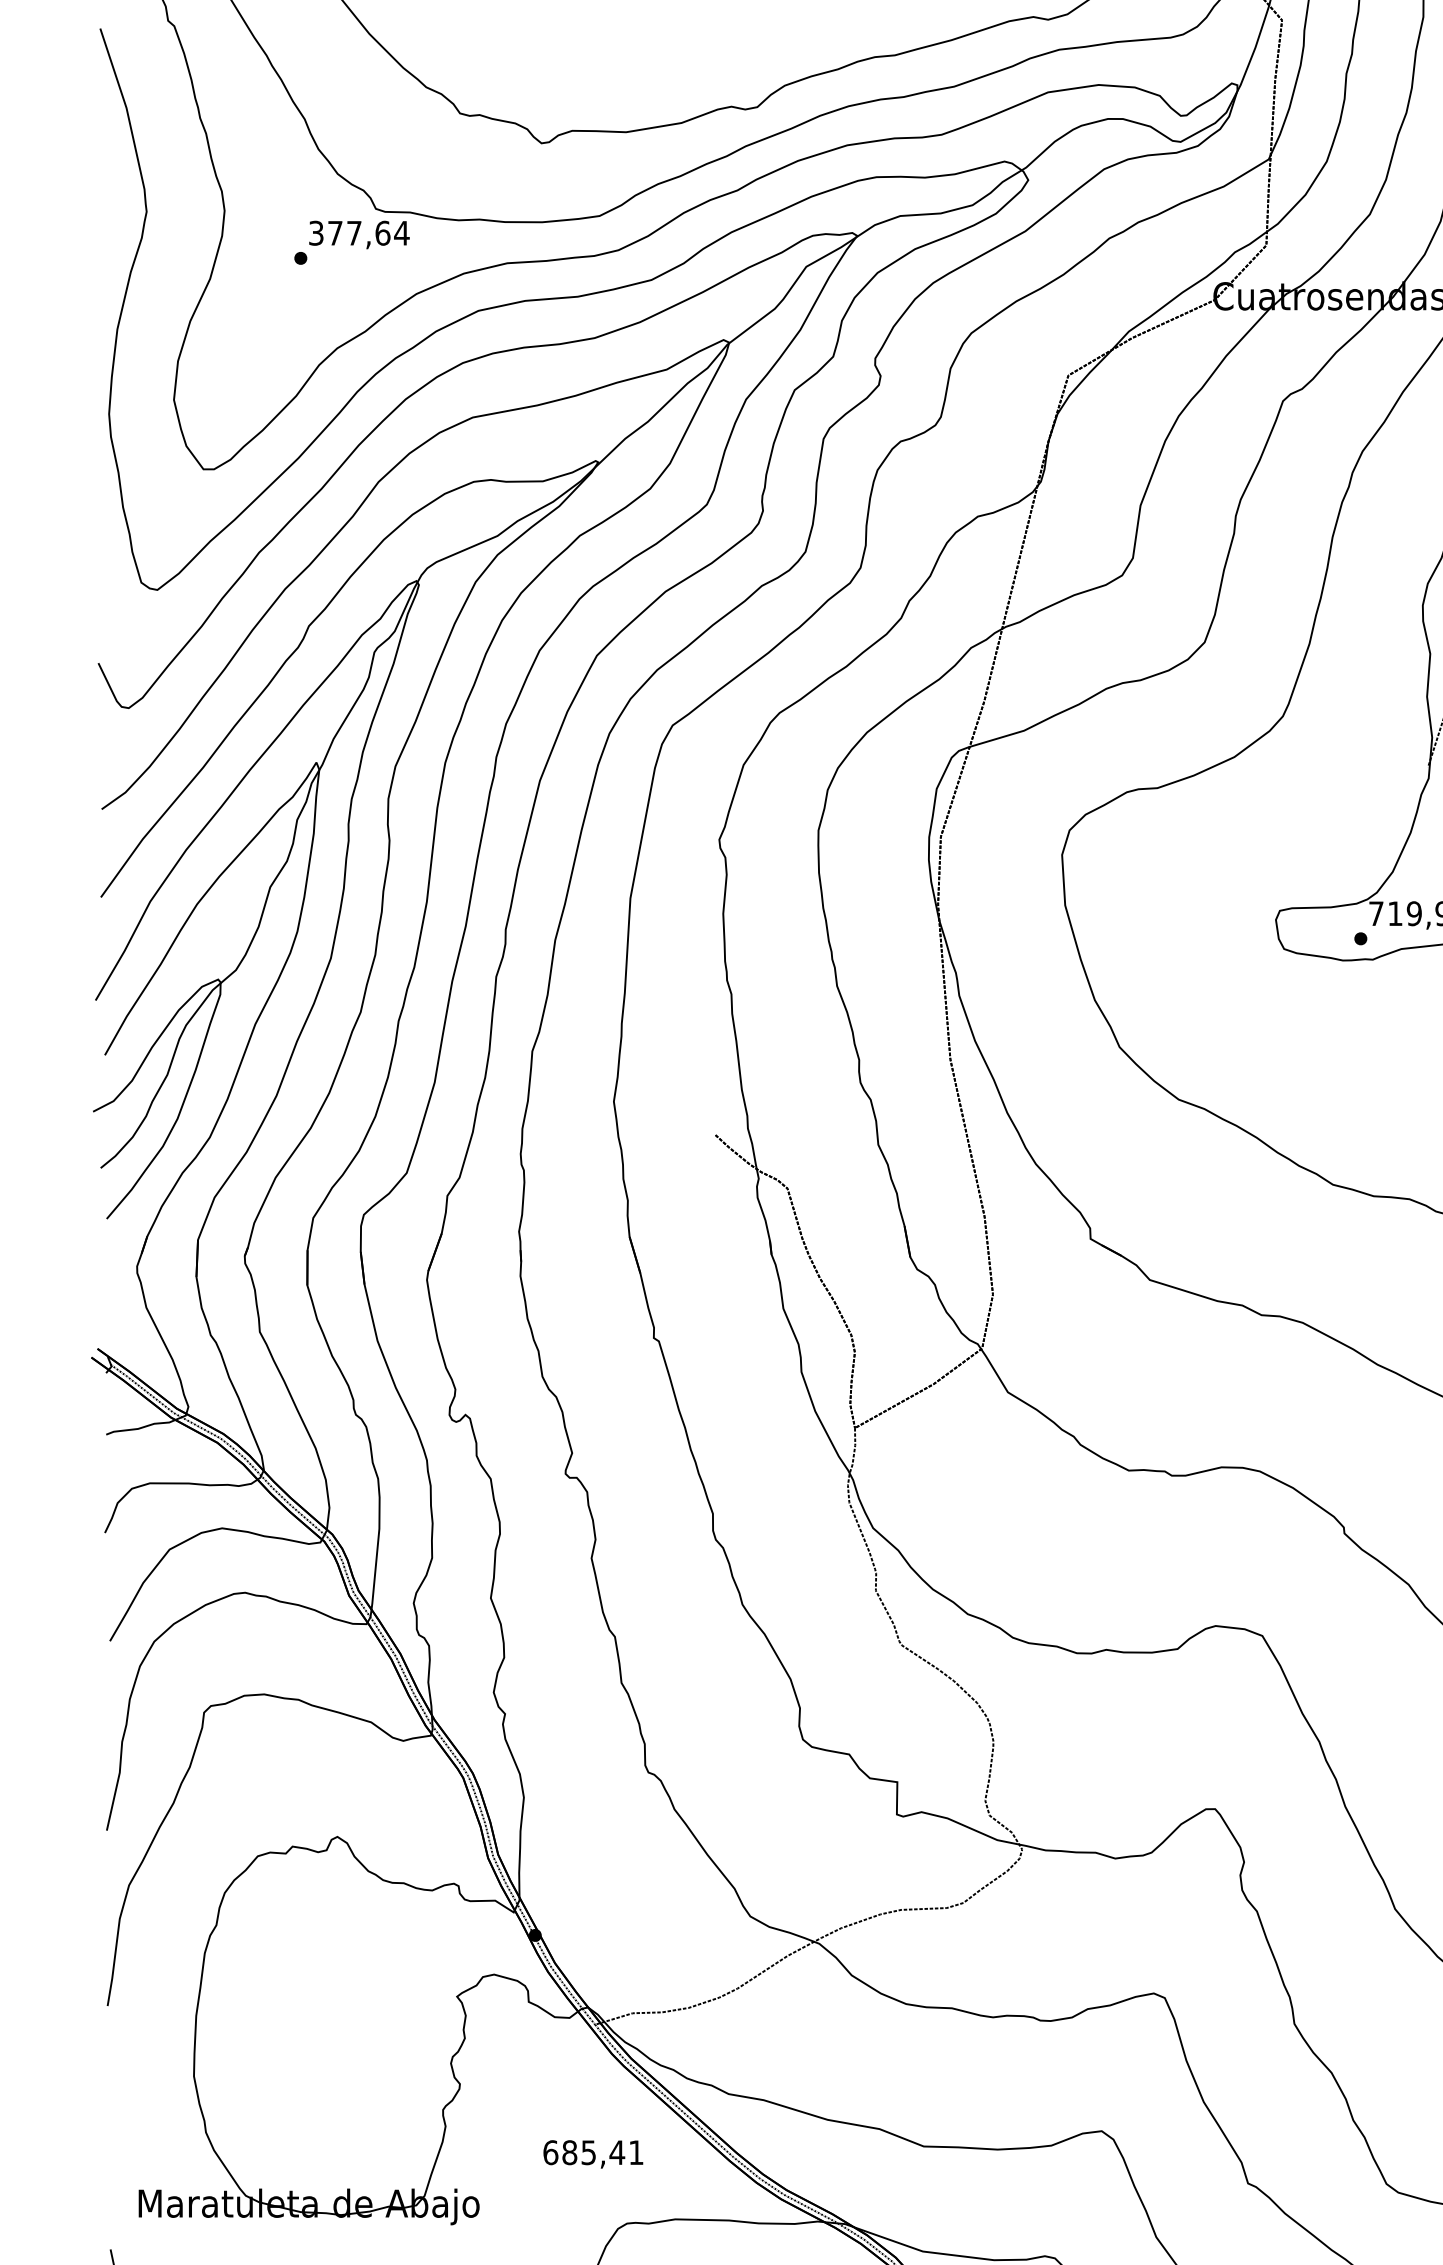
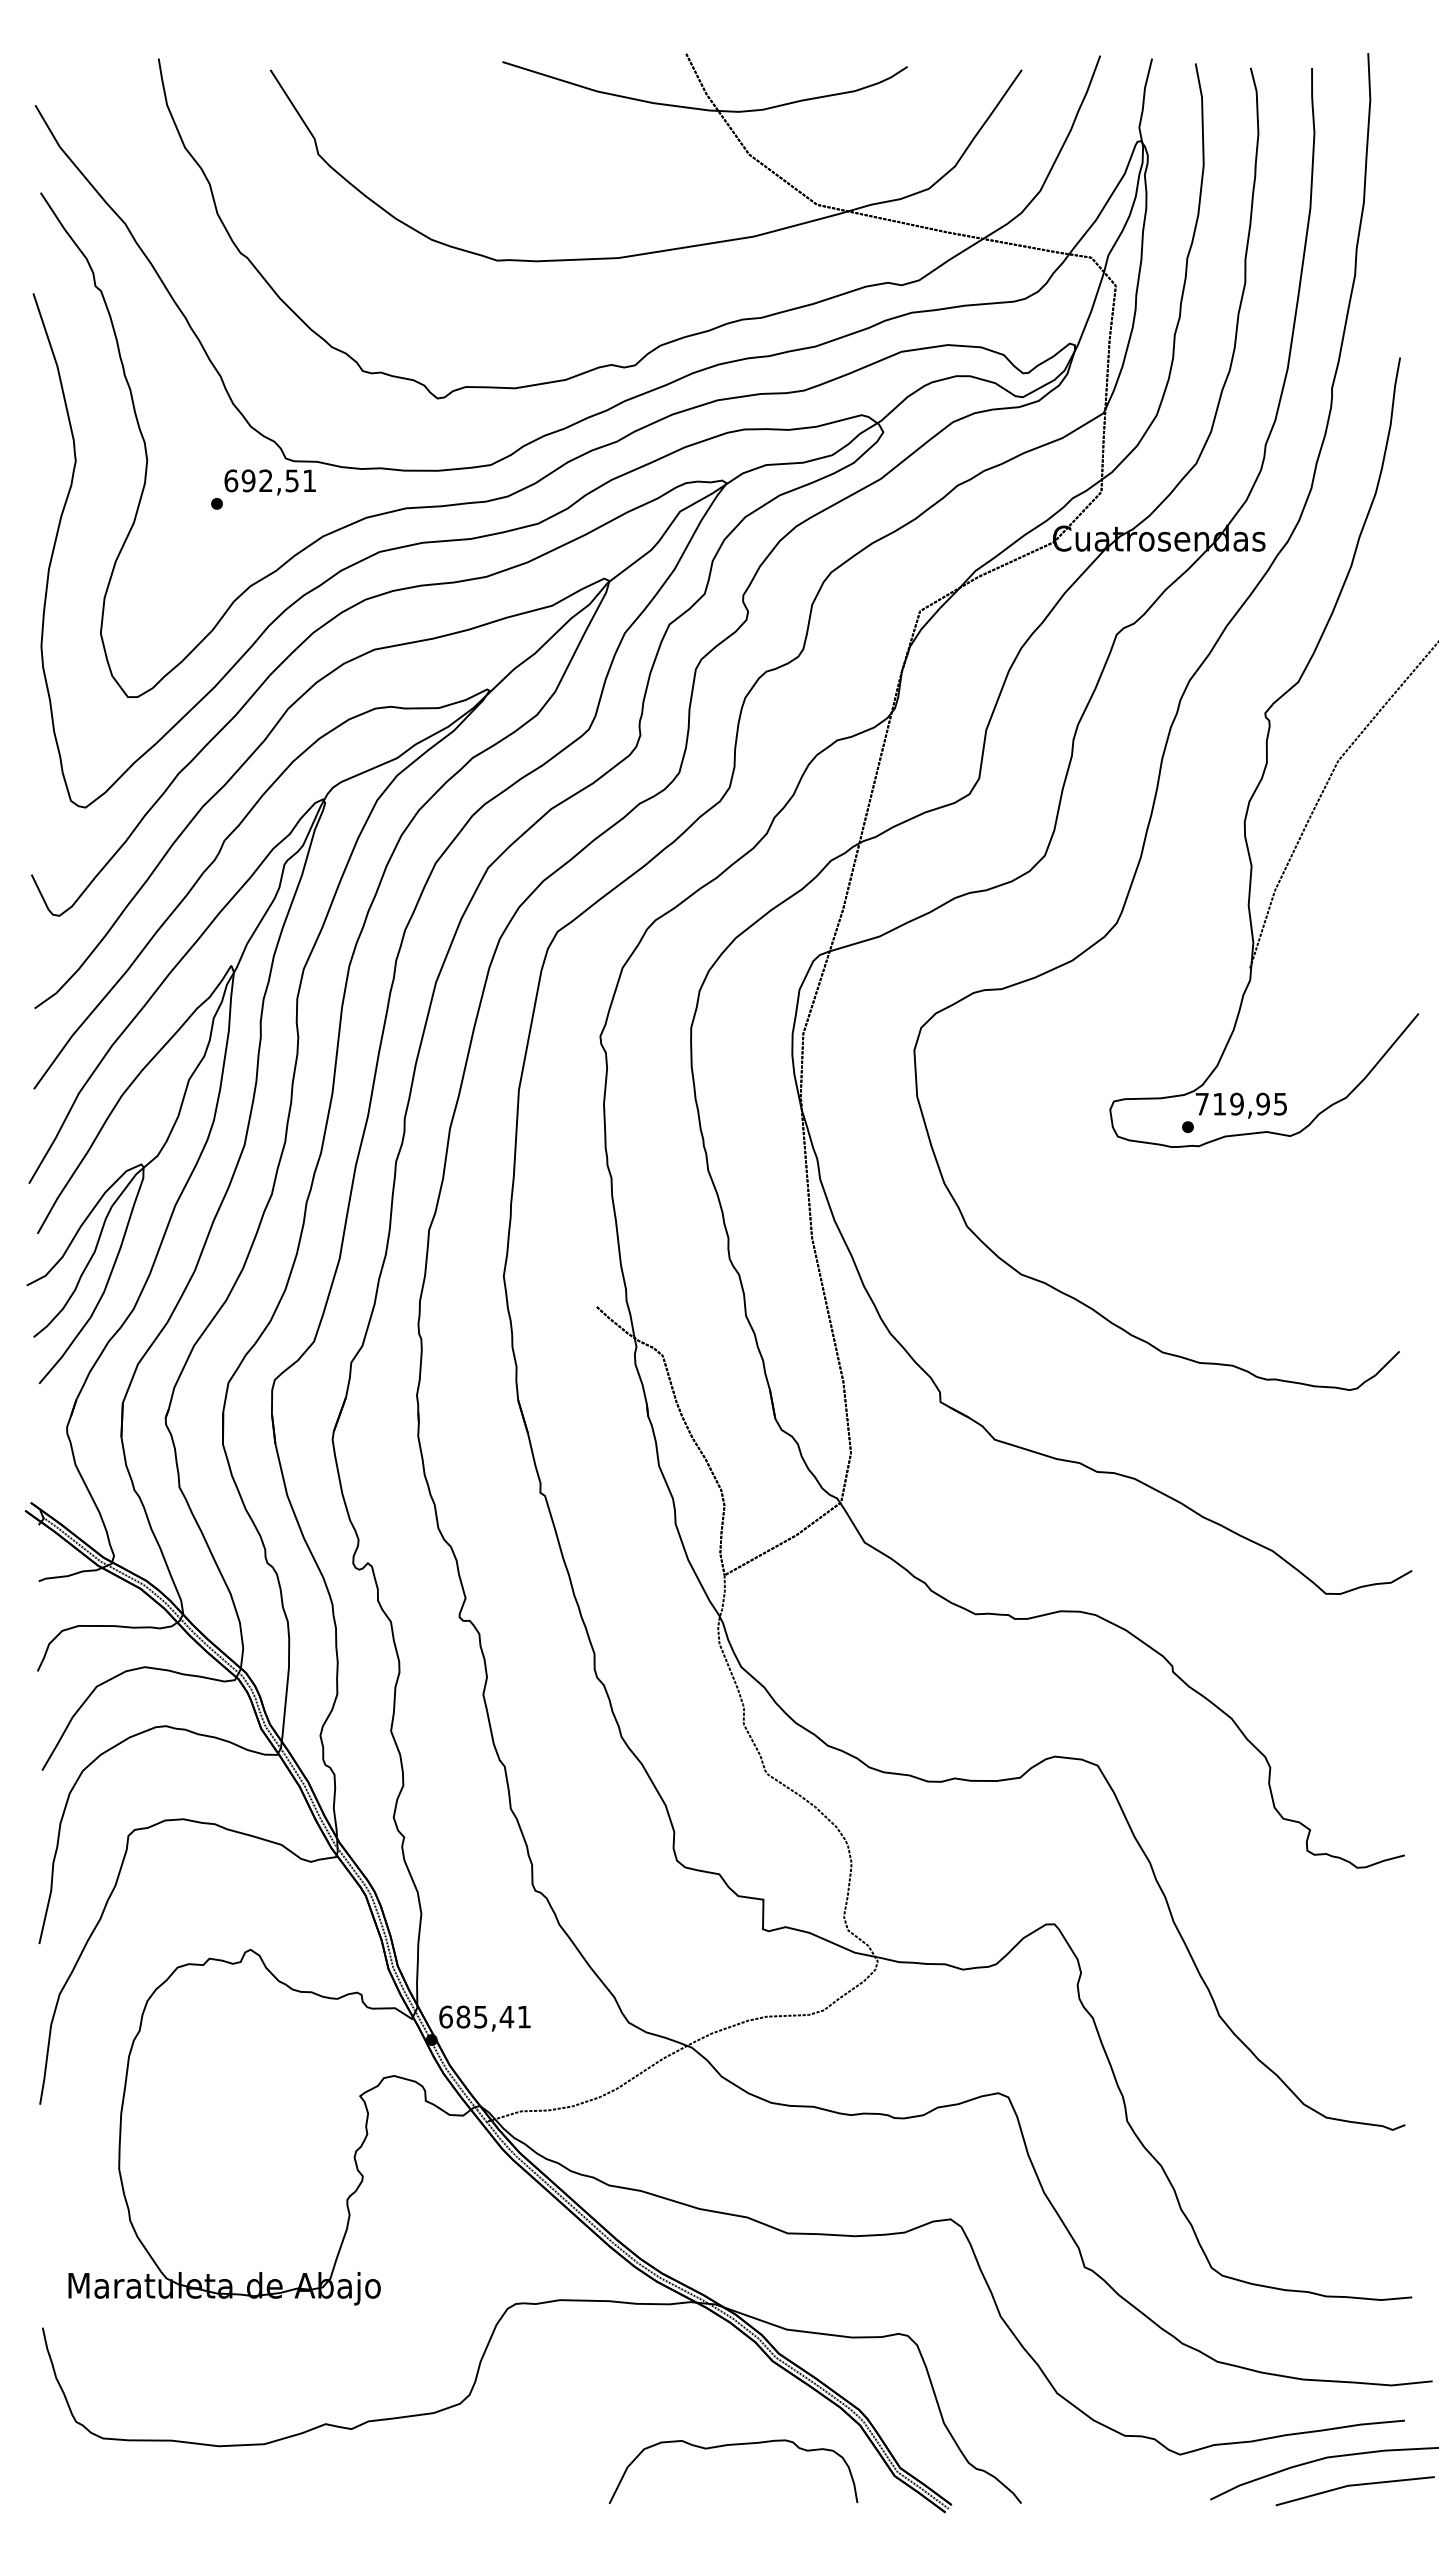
text: (359, 232) -> (270, 480), 377,64 -> 692,51
text: (592, 2154) -> (484, 2018), moved

